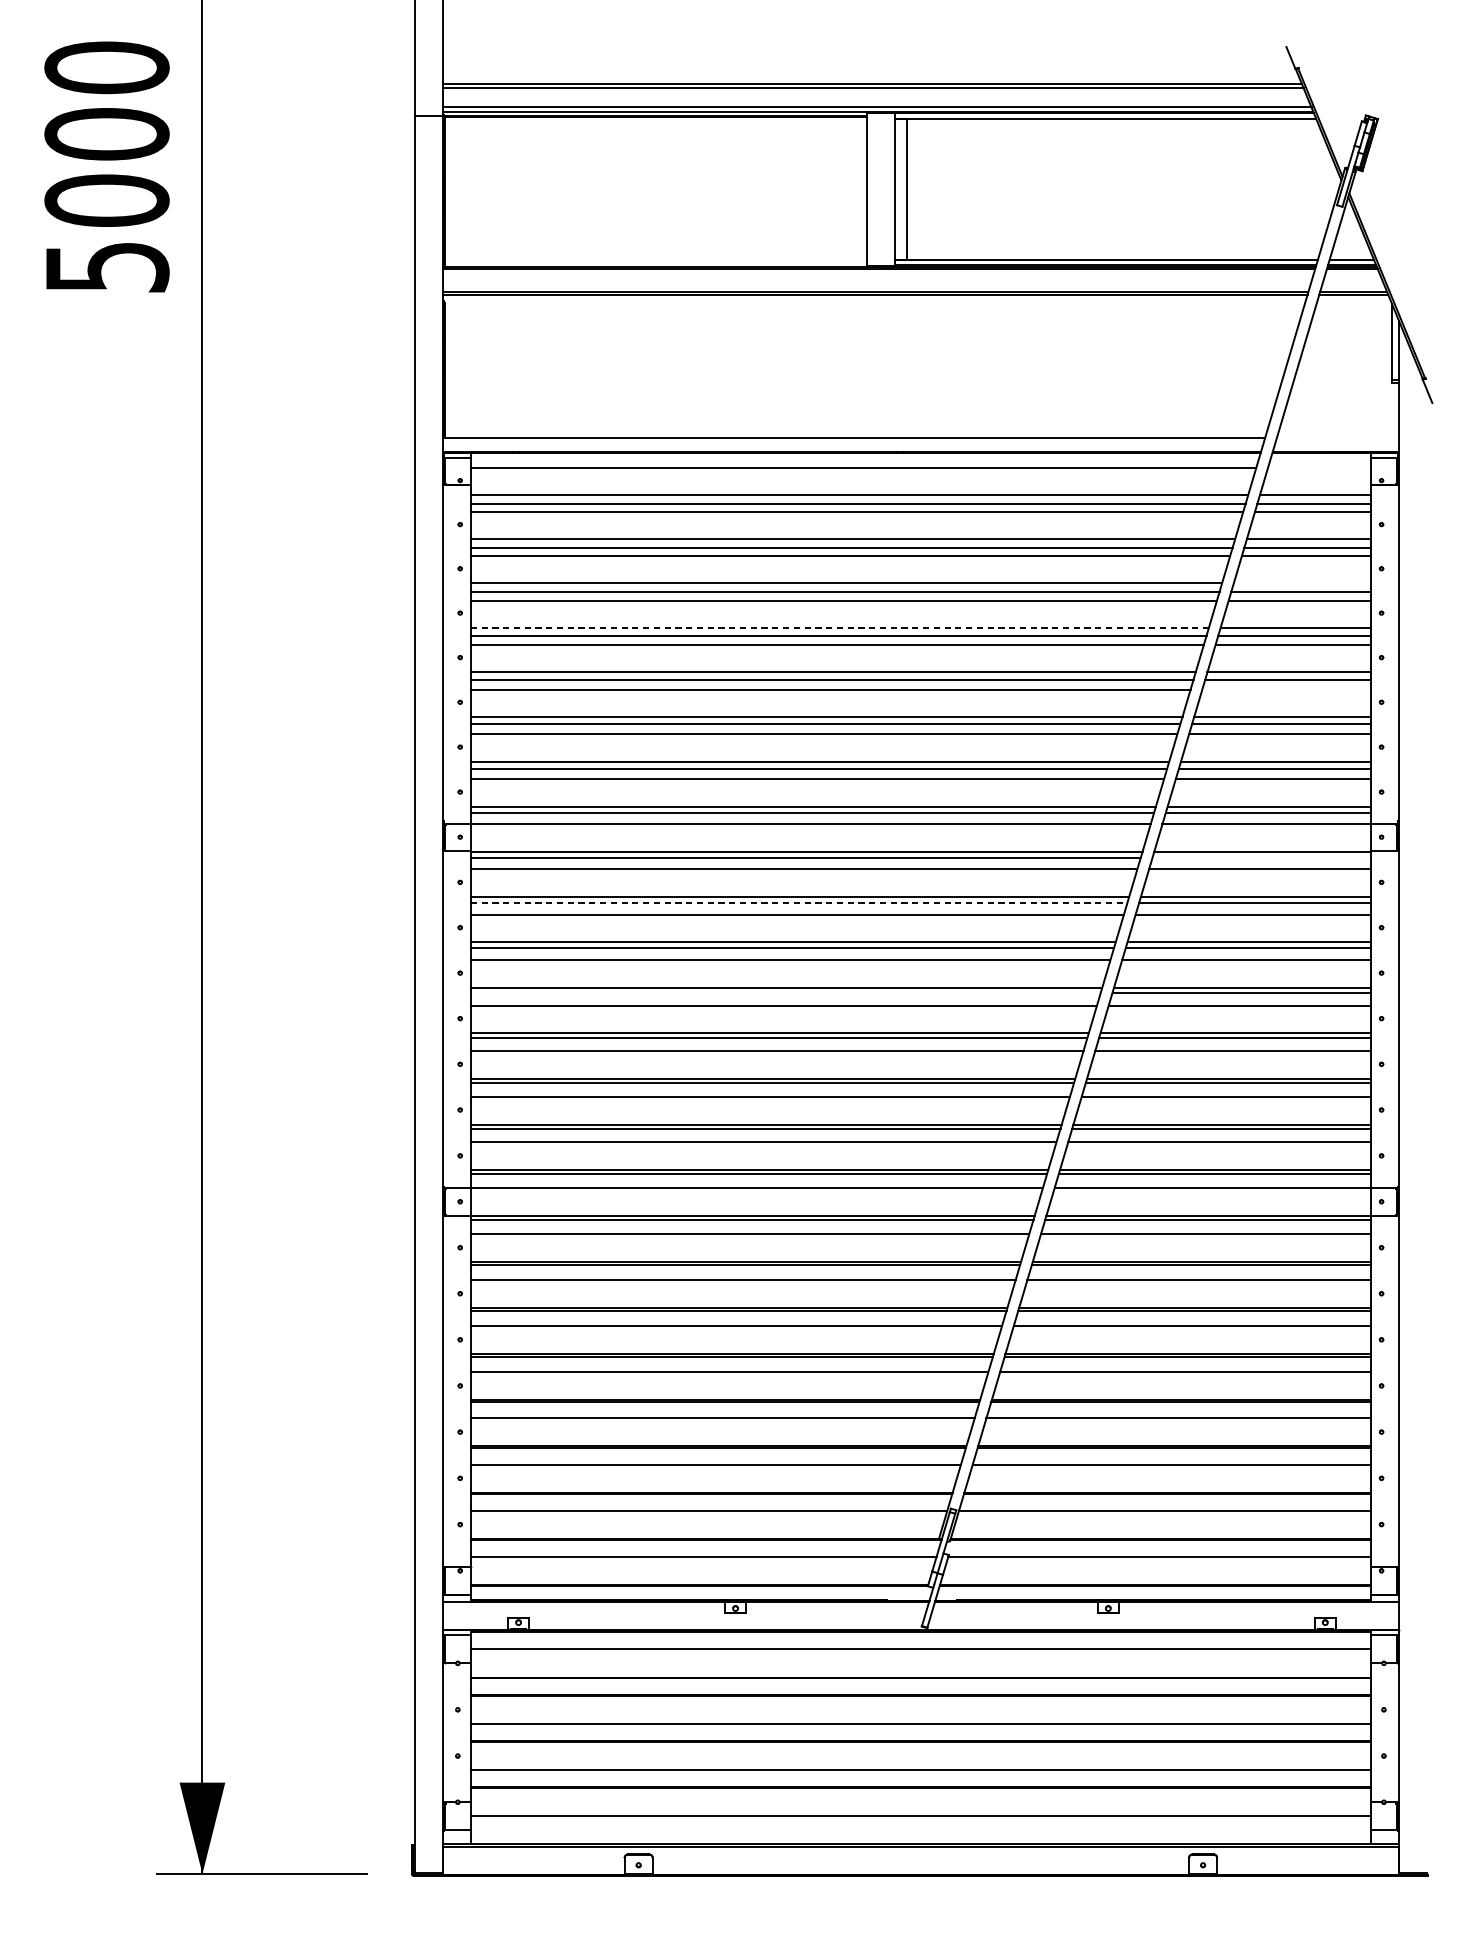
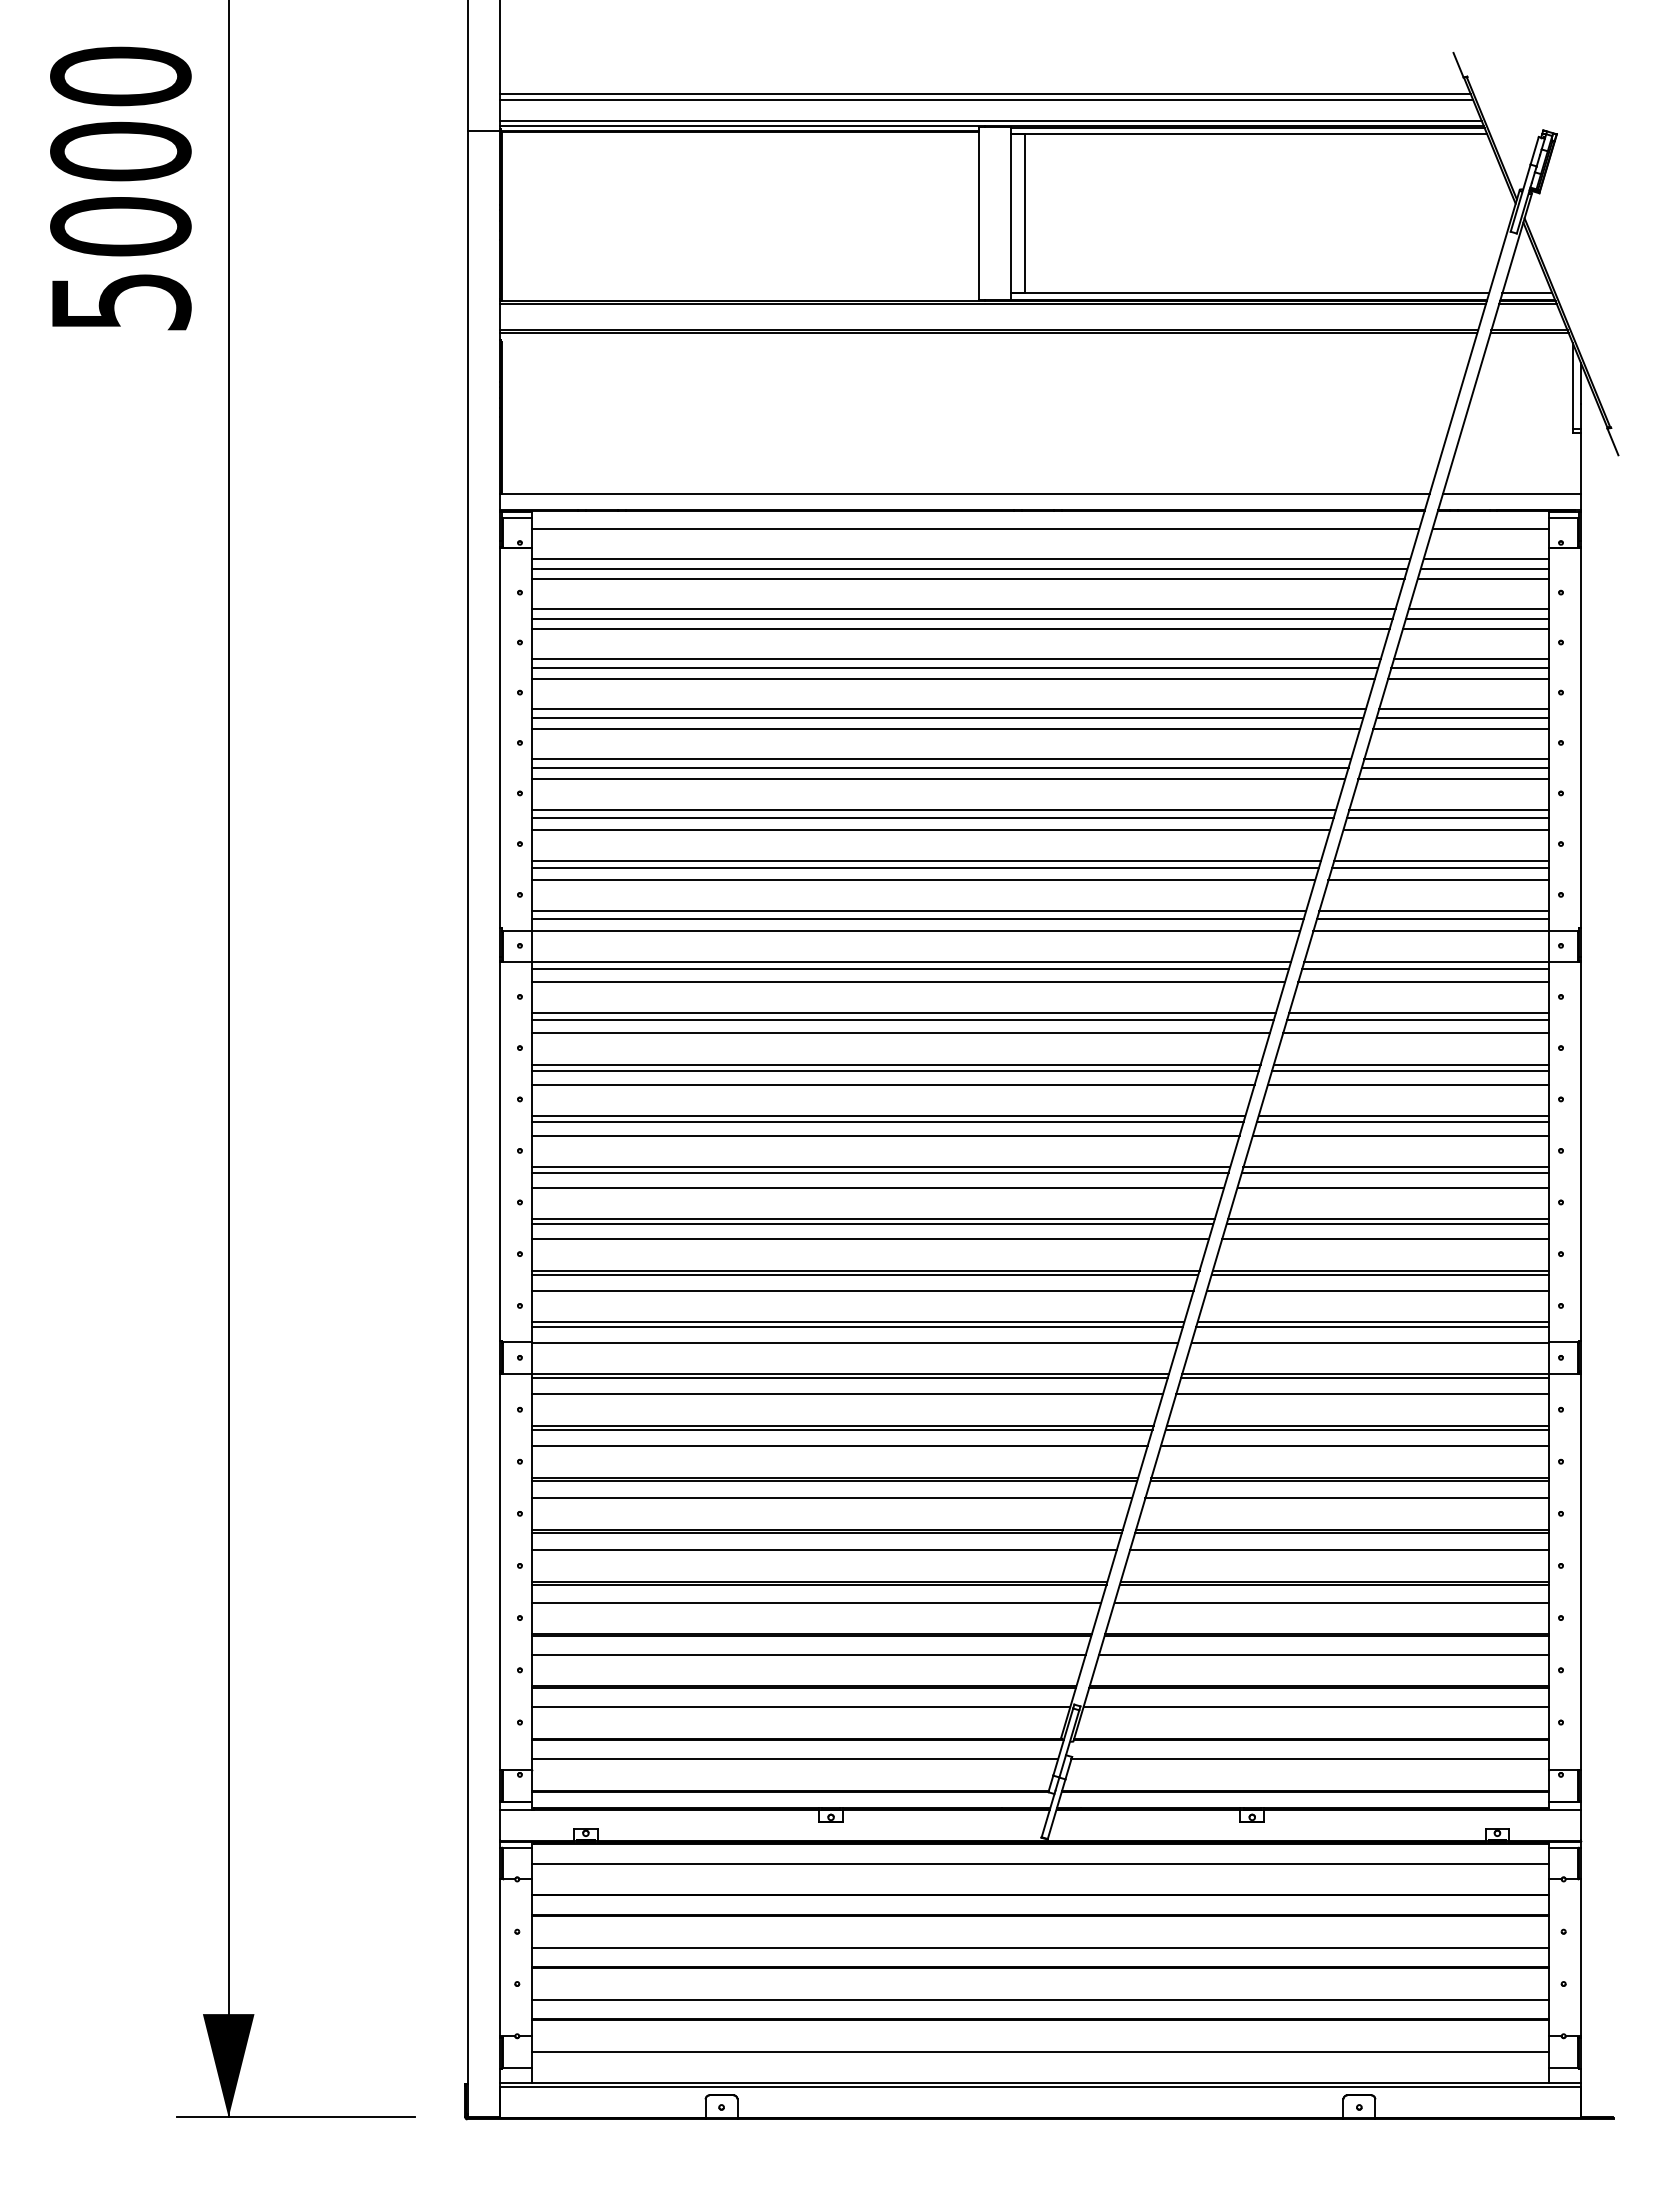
line: (1337, 437) -> (1511, 494), added
line: (1319, 468) -> (1490, 529), added
line: (1302, 583) -> (1471, 659), added
line: (840, 628) -> (949, 709), dashed -> solid
line: (1286, 689) -> (1453, 779), added
line: (1261, 858) -> (1425, 969), added
line: (798, 903) -> (902, 1020), dashed -> solid
line: (785, 992) -> (887, 1121), added

